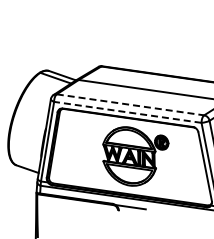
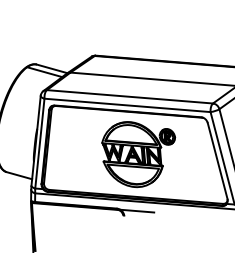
line: (130, 104) -> (129, 96), dashed -> solid
line: (127, 112) -> (127, 105), dashed -> solid

